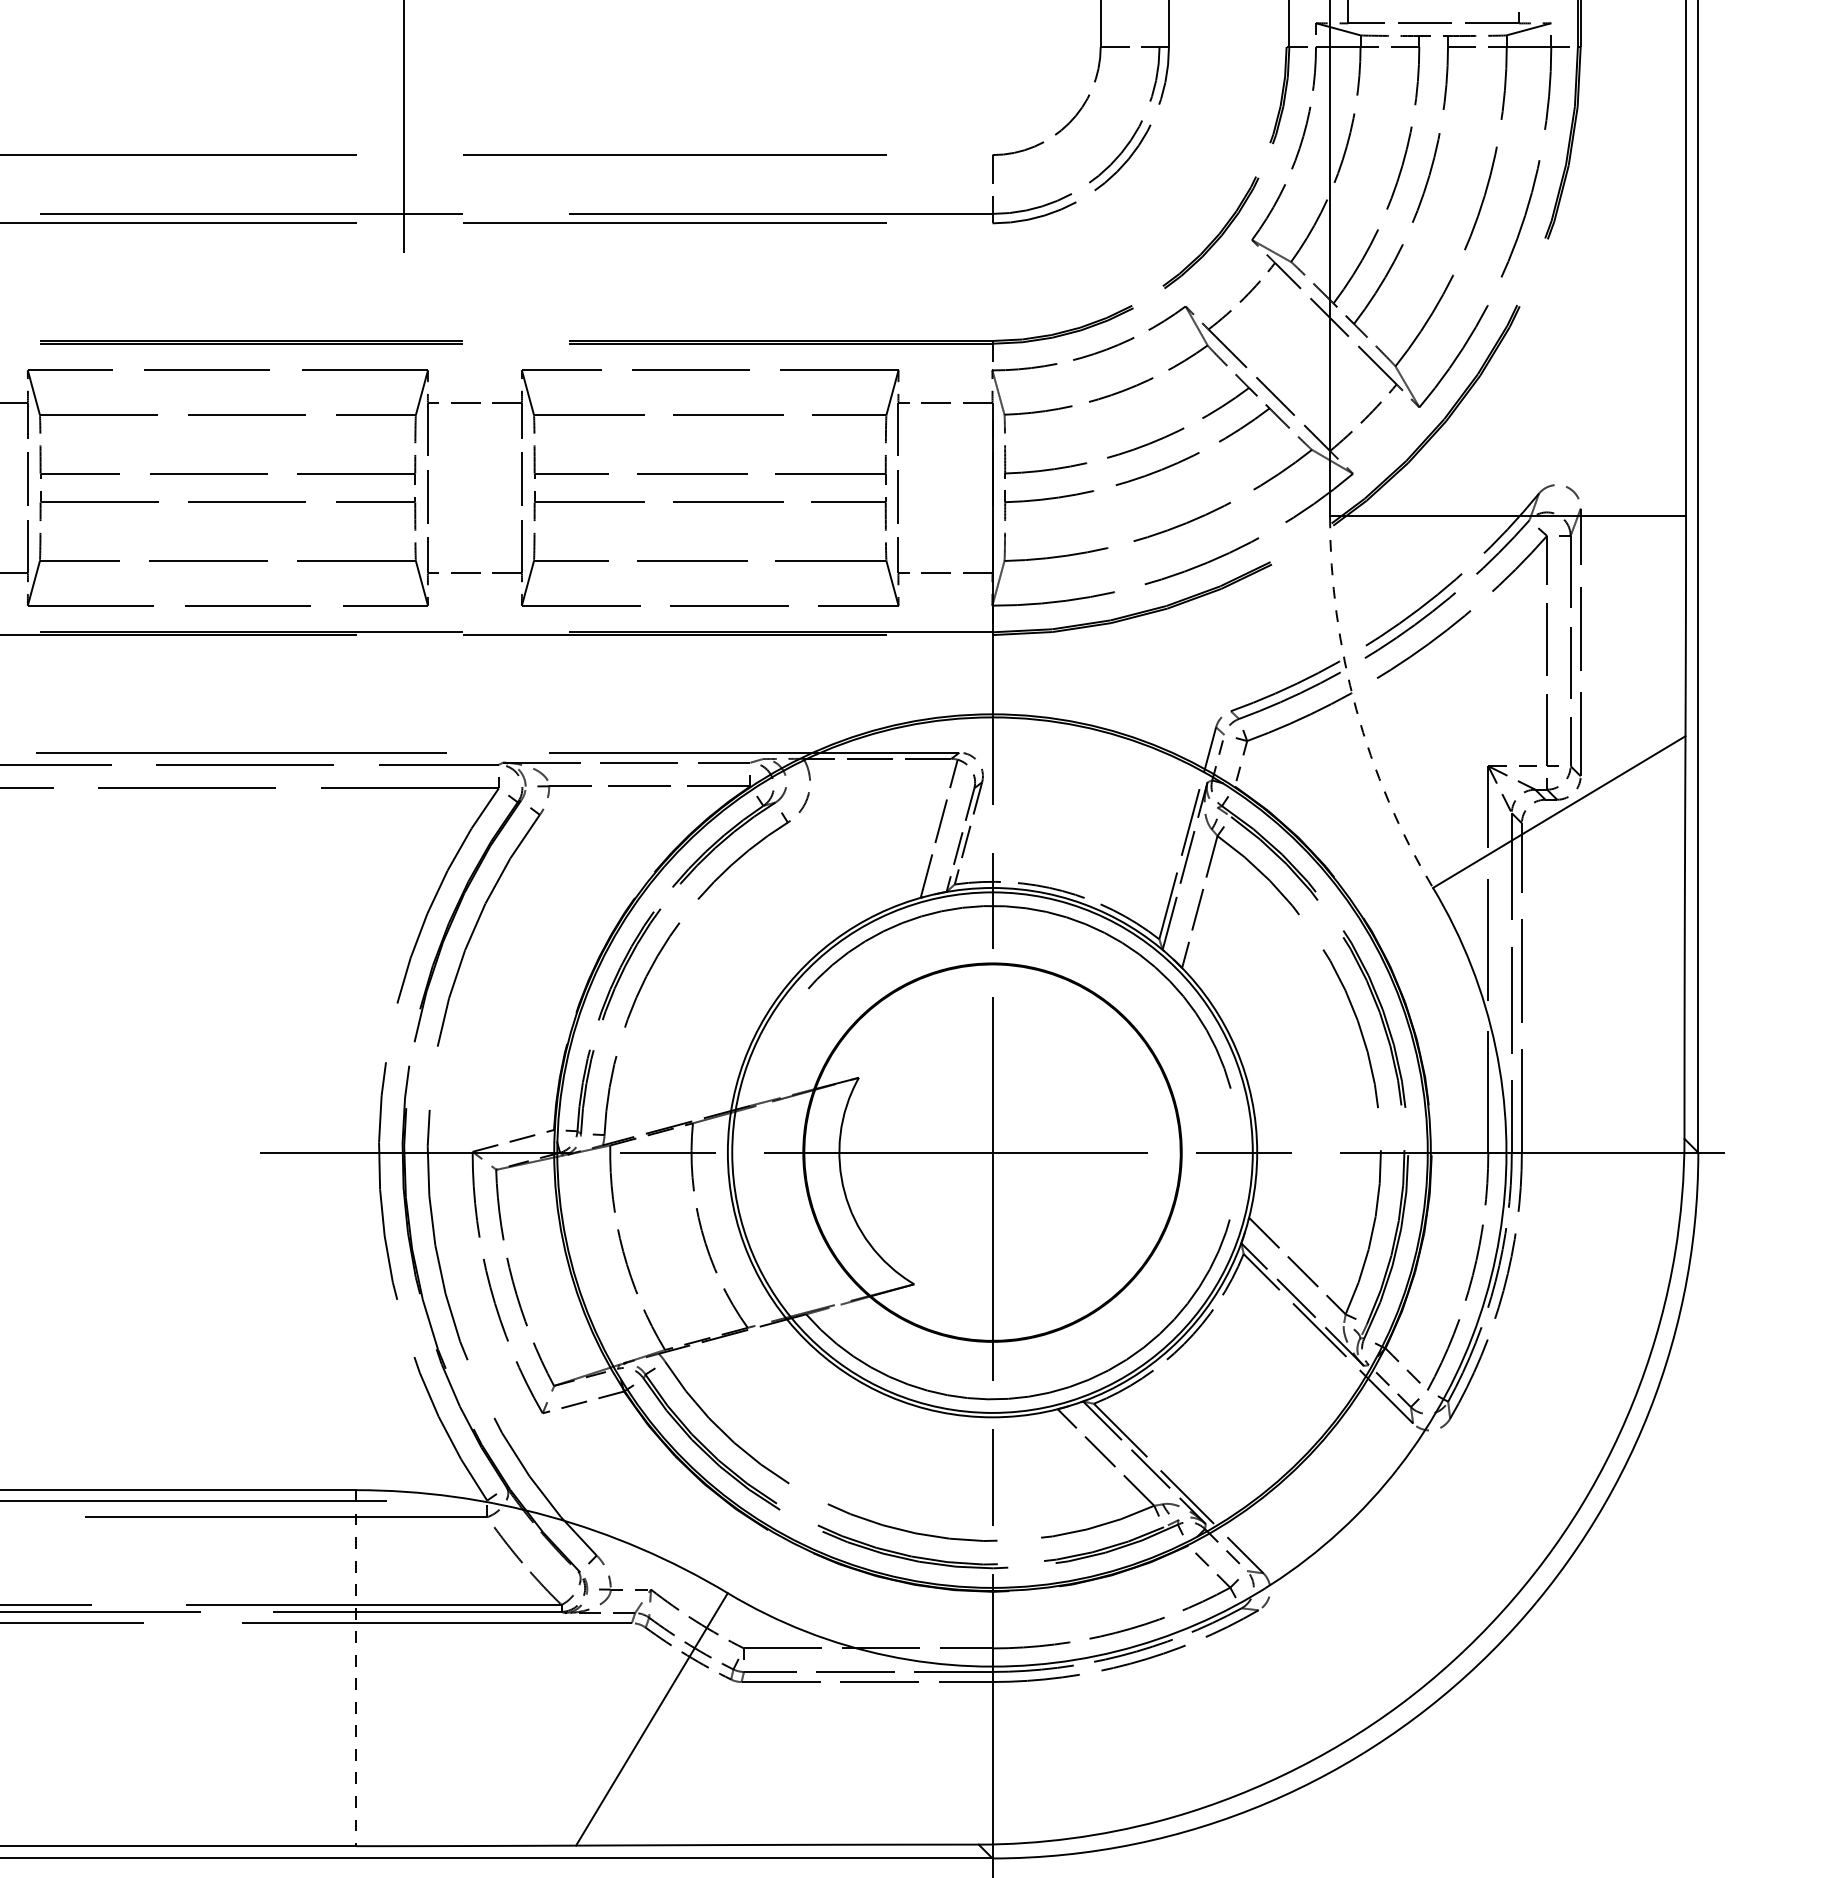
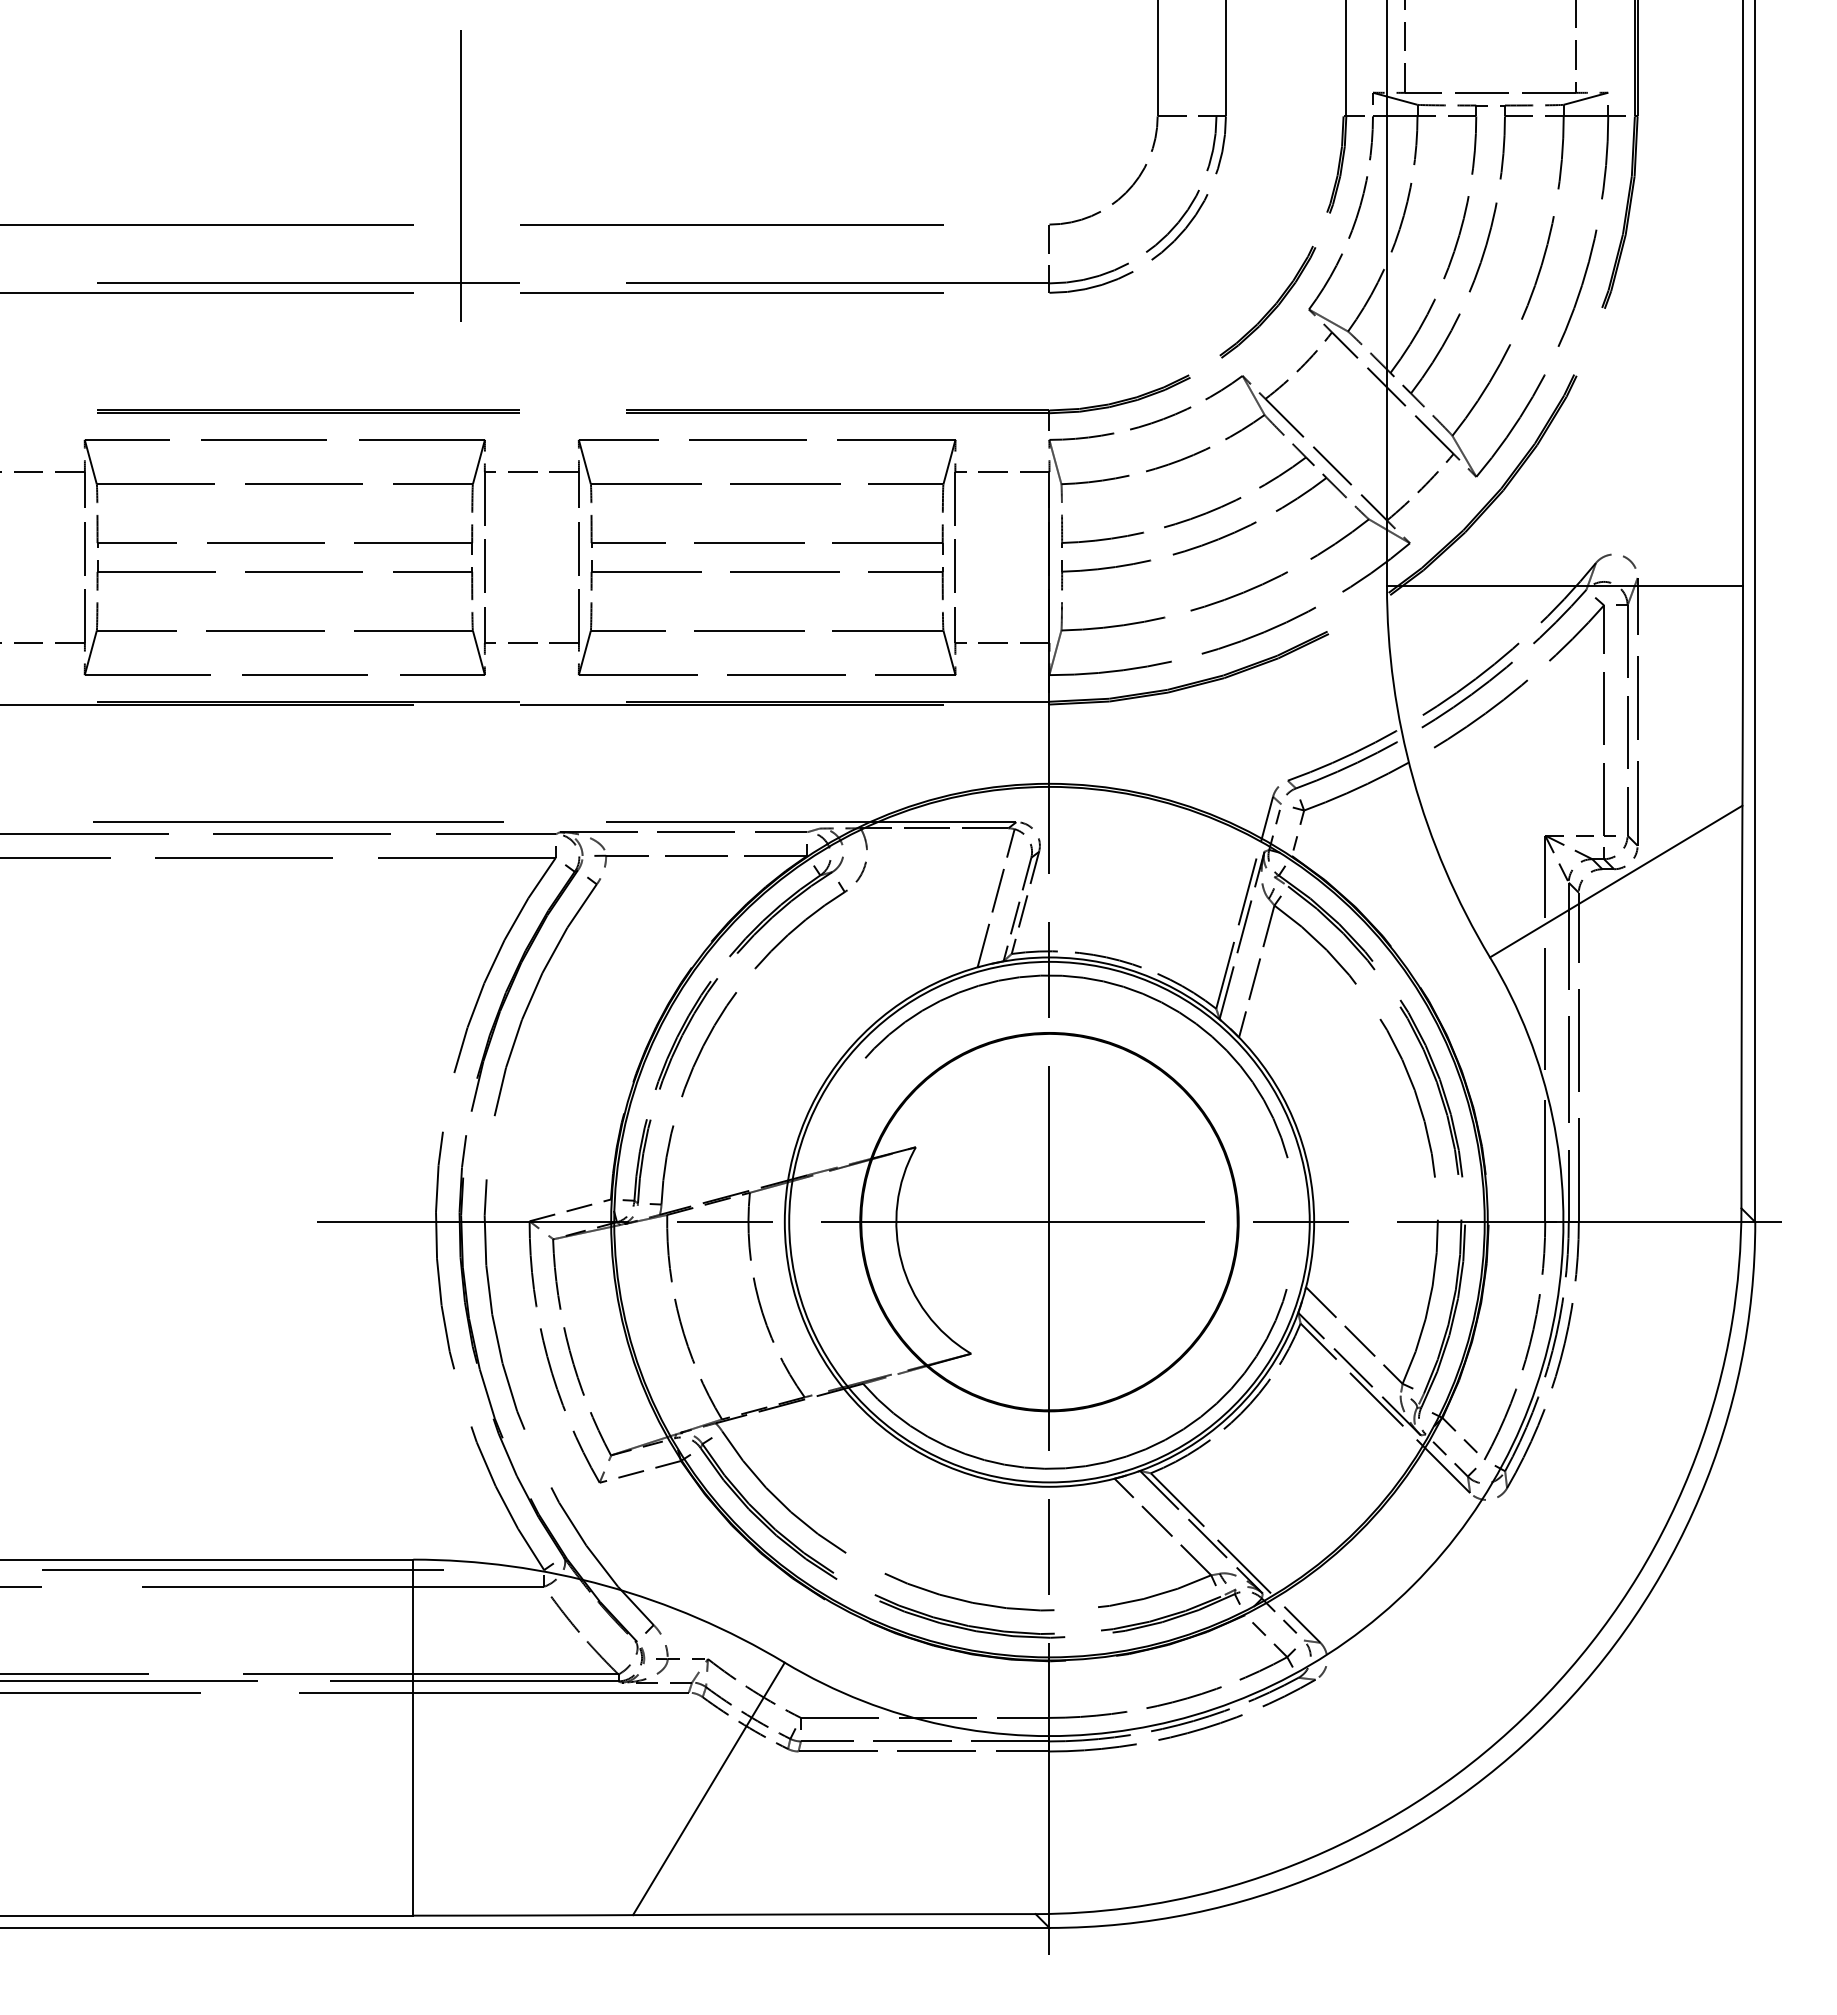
arc: (1356, 709) -> (1413, 778), dashed -> solid
line: (356, 1669) -> (413, 1738), dashed -> solid

